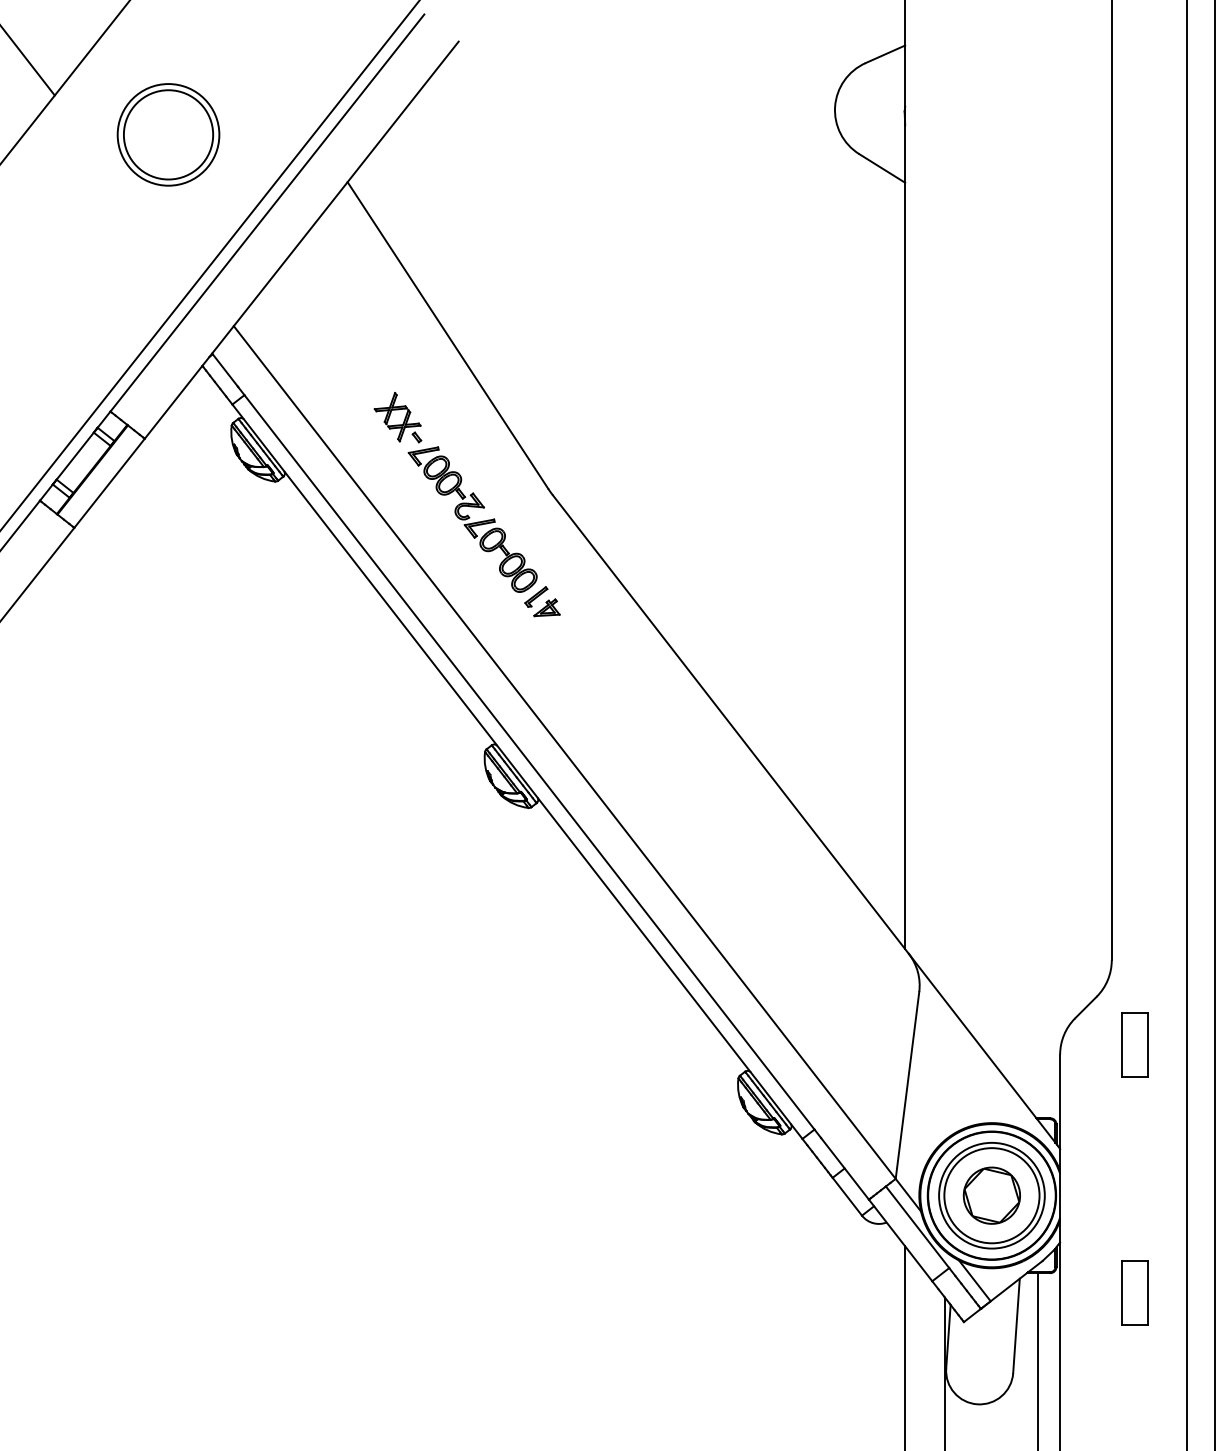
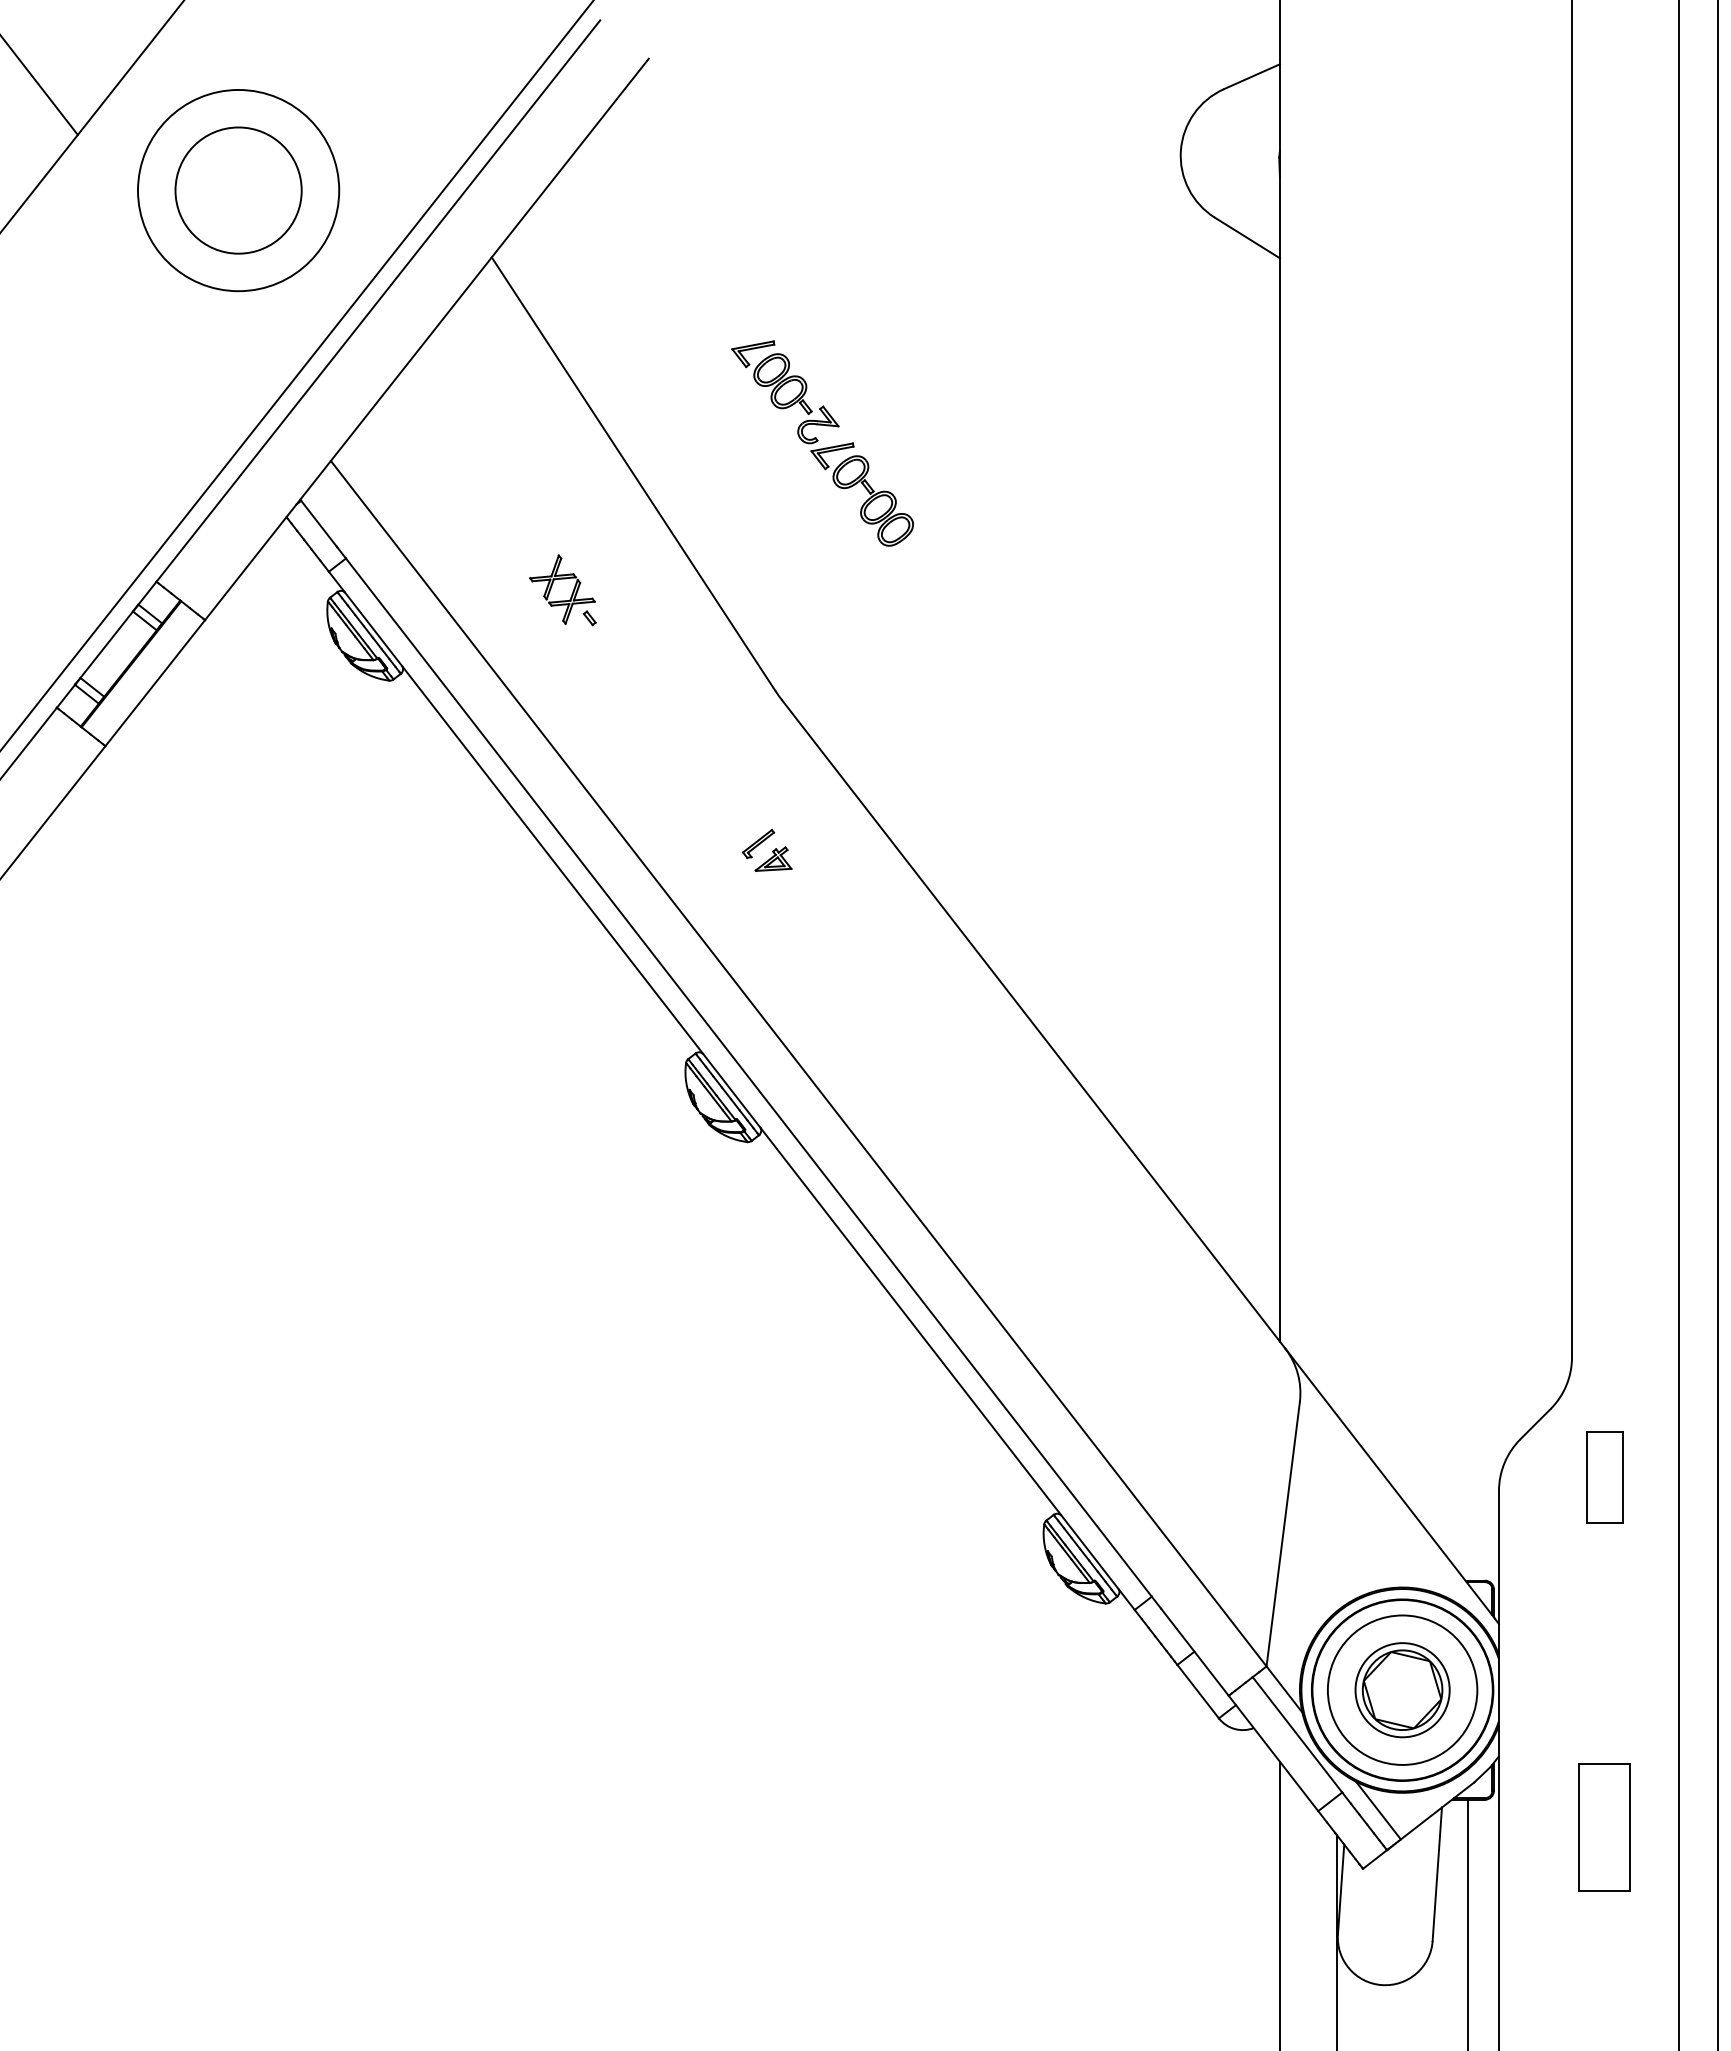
circle: (168, 134) -> (238, 190), size x1.4
part: (472, 519) -> (822, 443), moved
circle: (991, 1195) -> (1402, 1689), size x0.7
part: (1134, 1292) -> (1604, 1827), size x1.4

